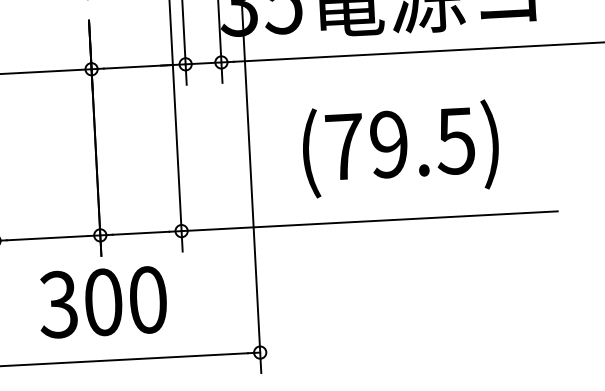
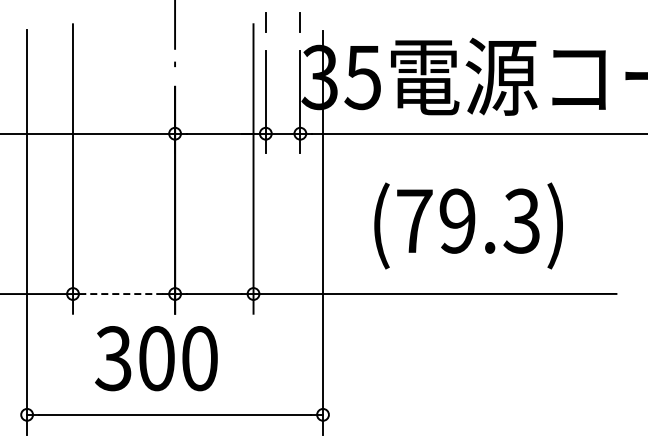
text: (455, 140) -> (521, 220), (79.5) -> (79.3)
line: (46, 238) -> (123, 294), solid -> dashed
text: (103, 302) -> (156, 358), moved

